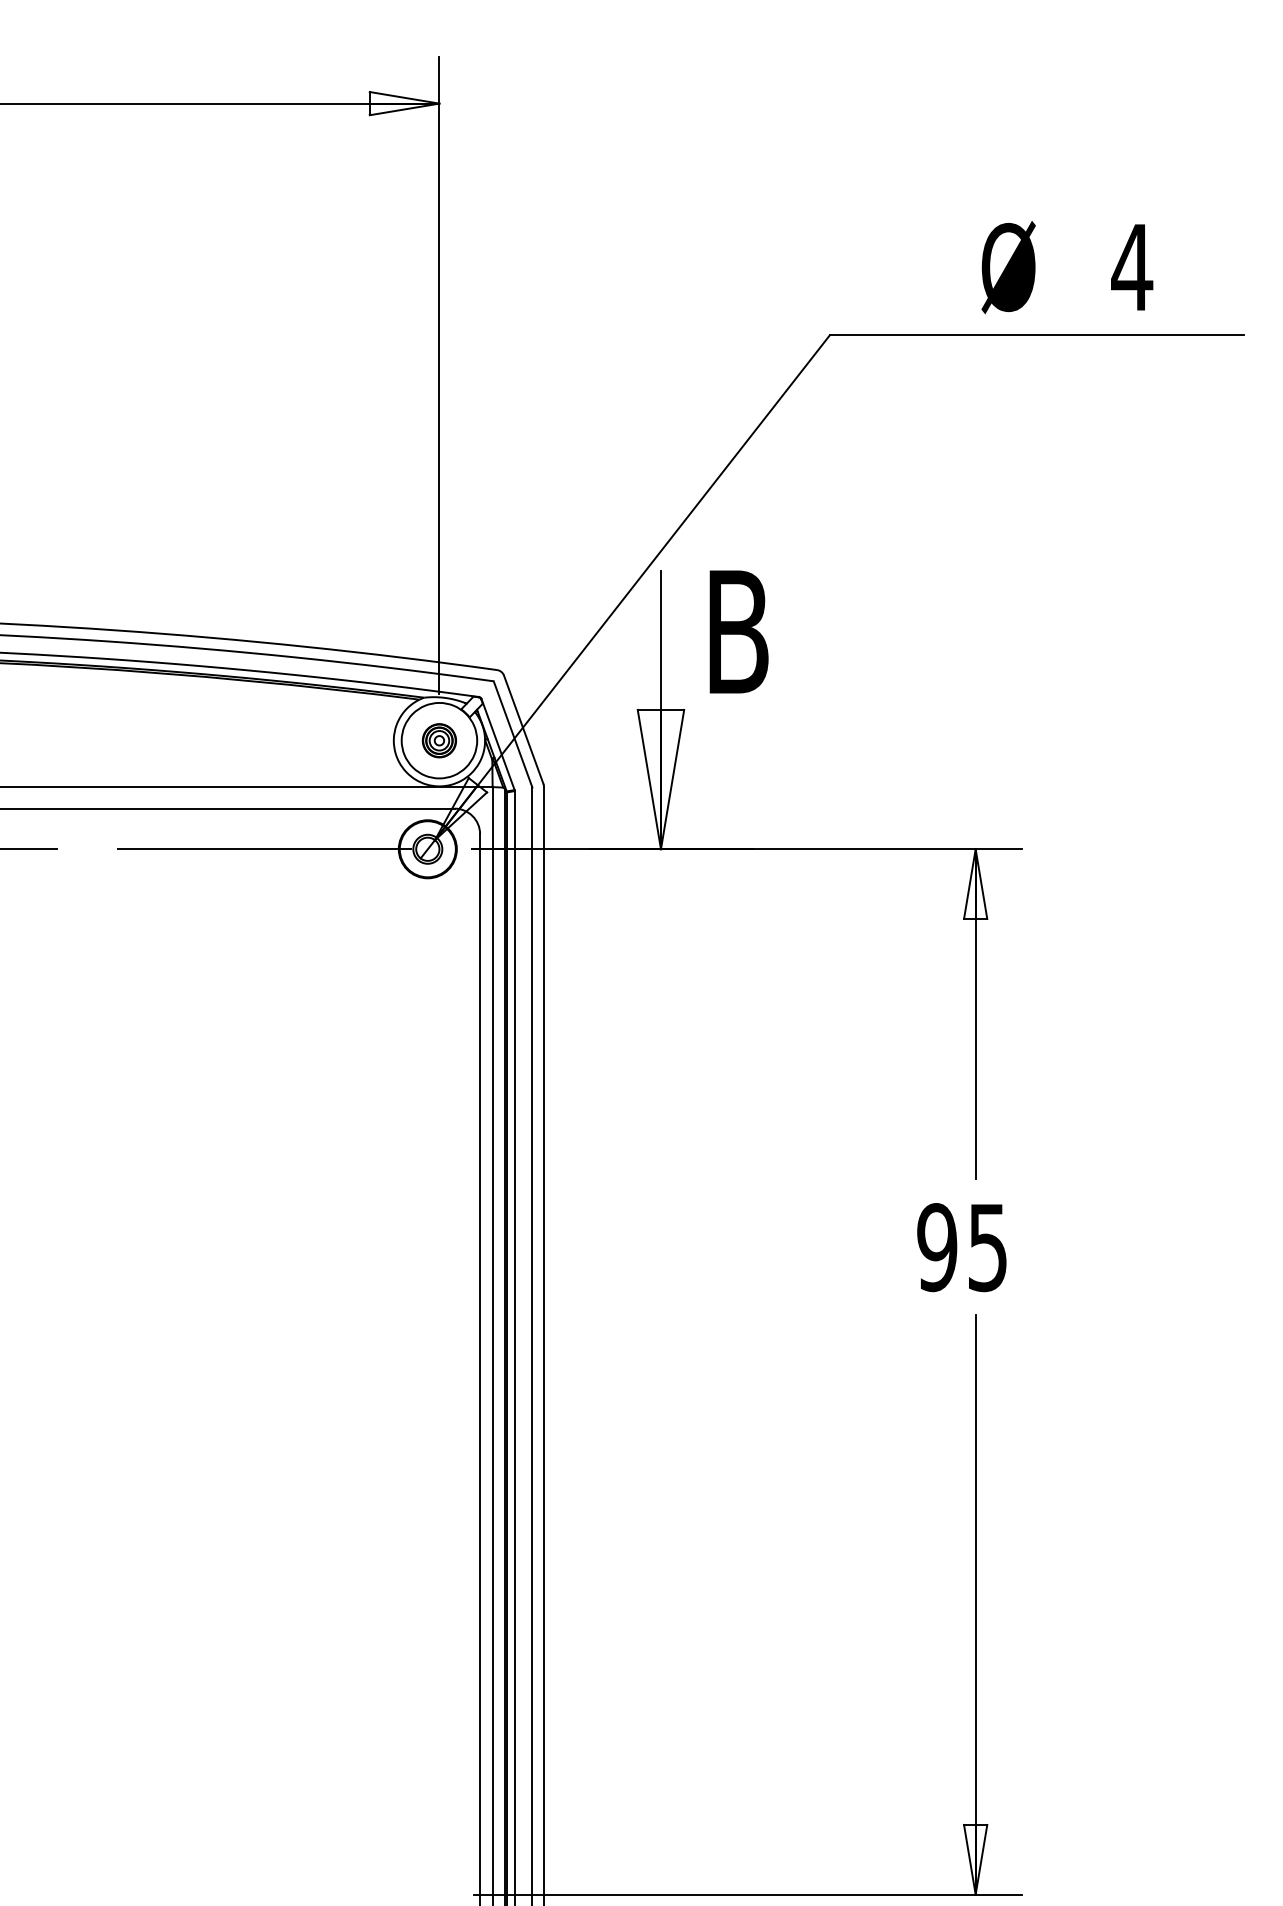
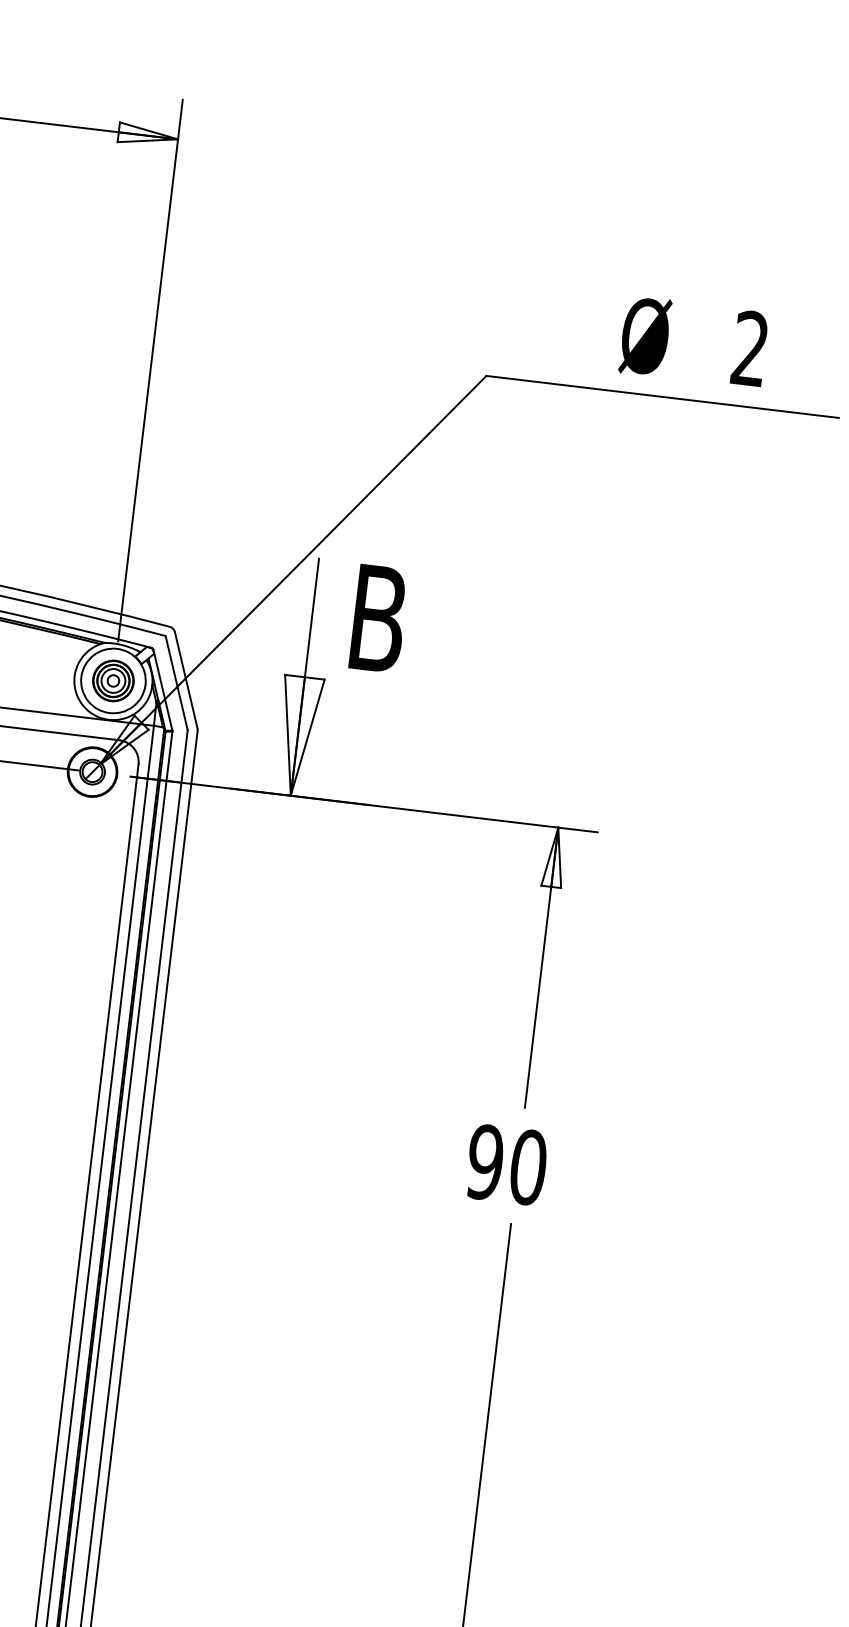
text: (1132, 266) -> (750, 348), 4 -> 2
part: (439, 740) -> (113, 680), size x1.43
text: (988, 1247) -> (528, 1167), 95 -> 90

